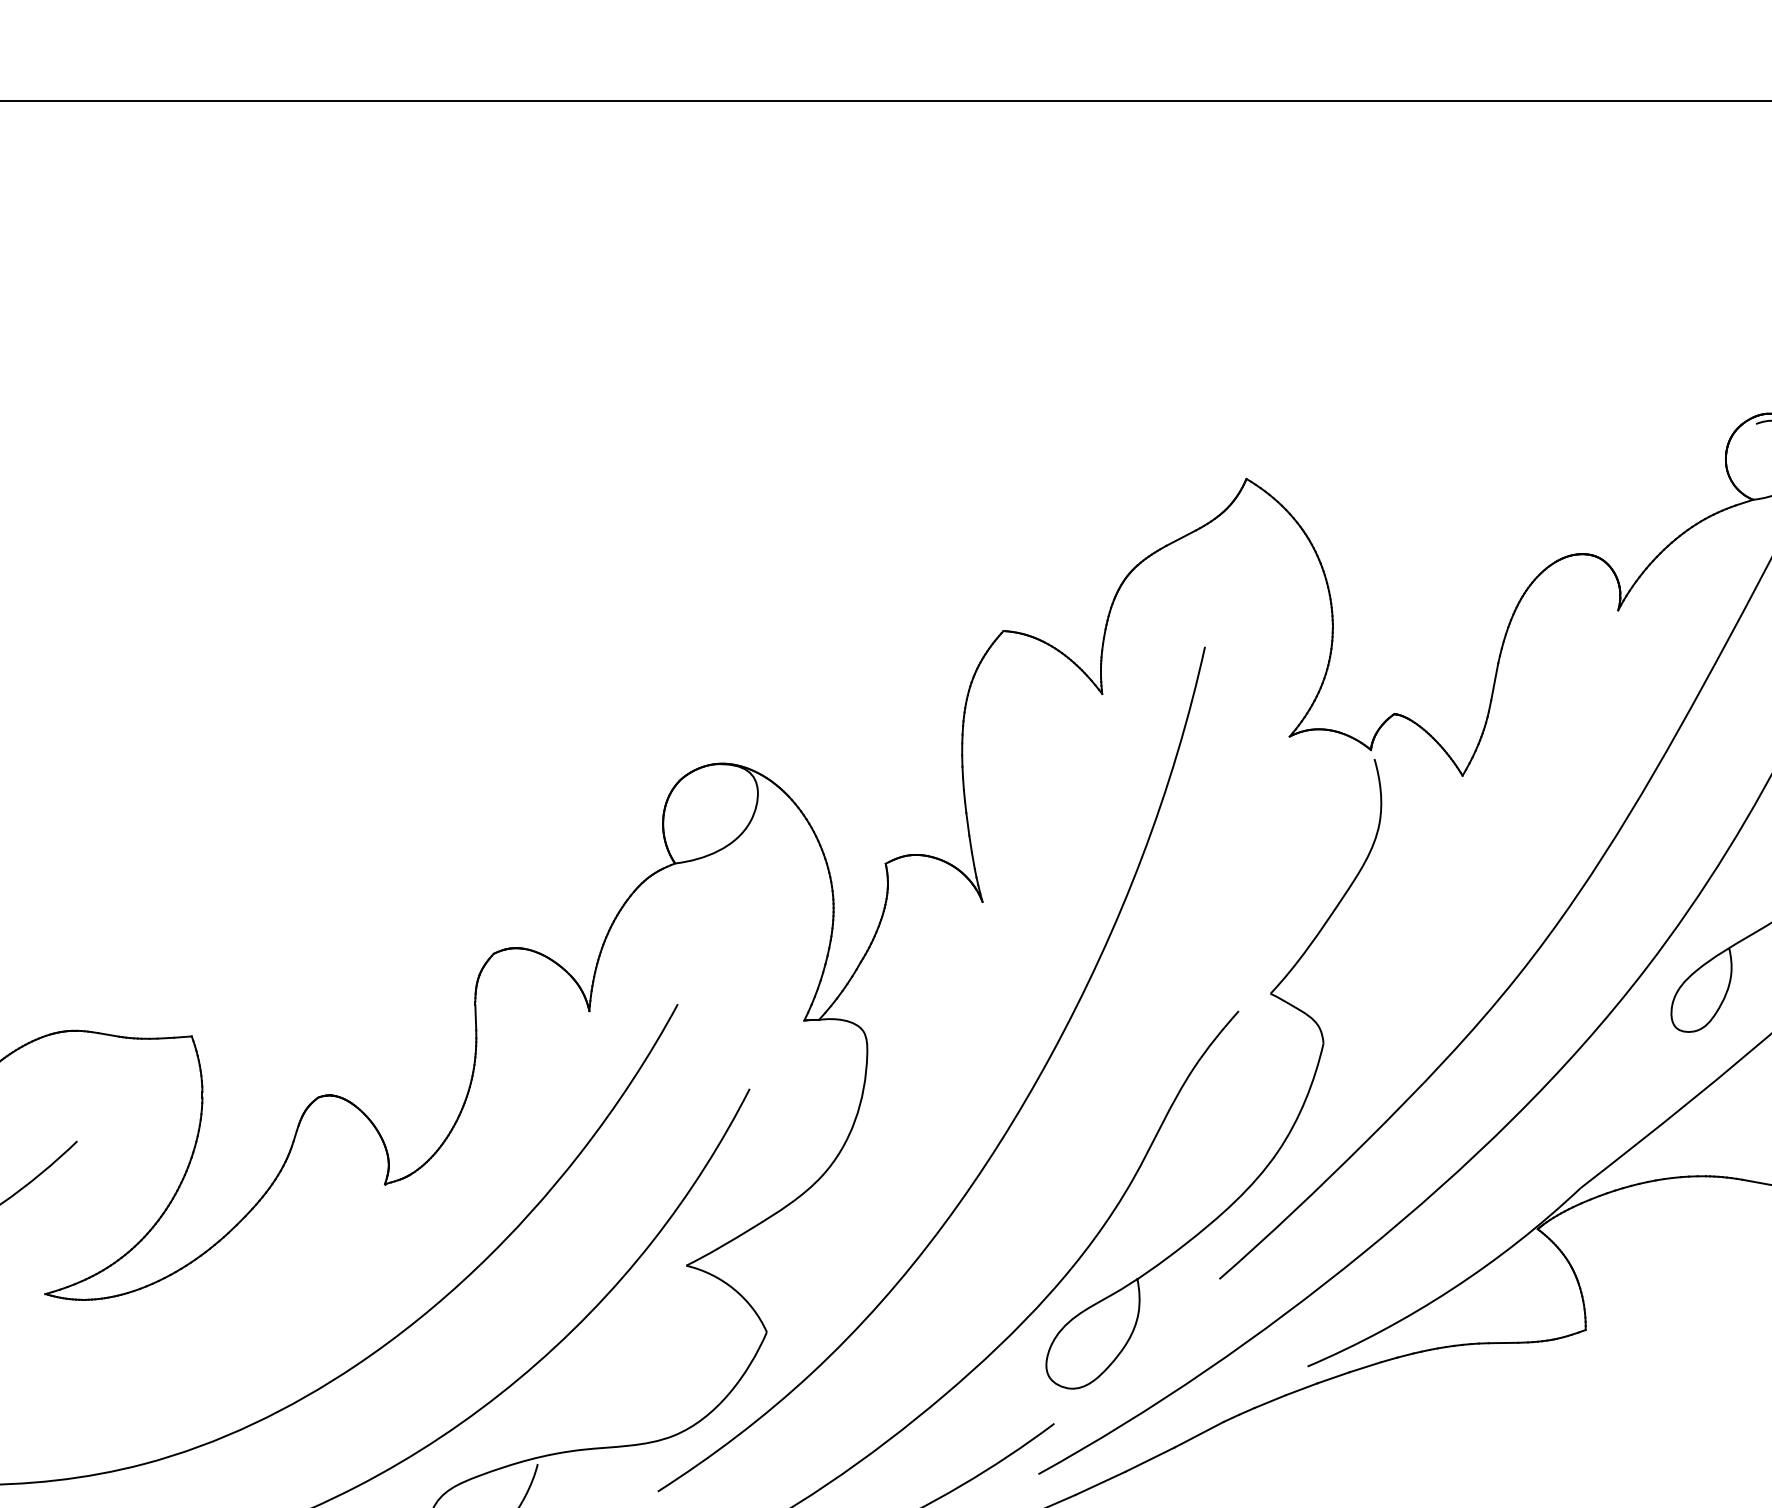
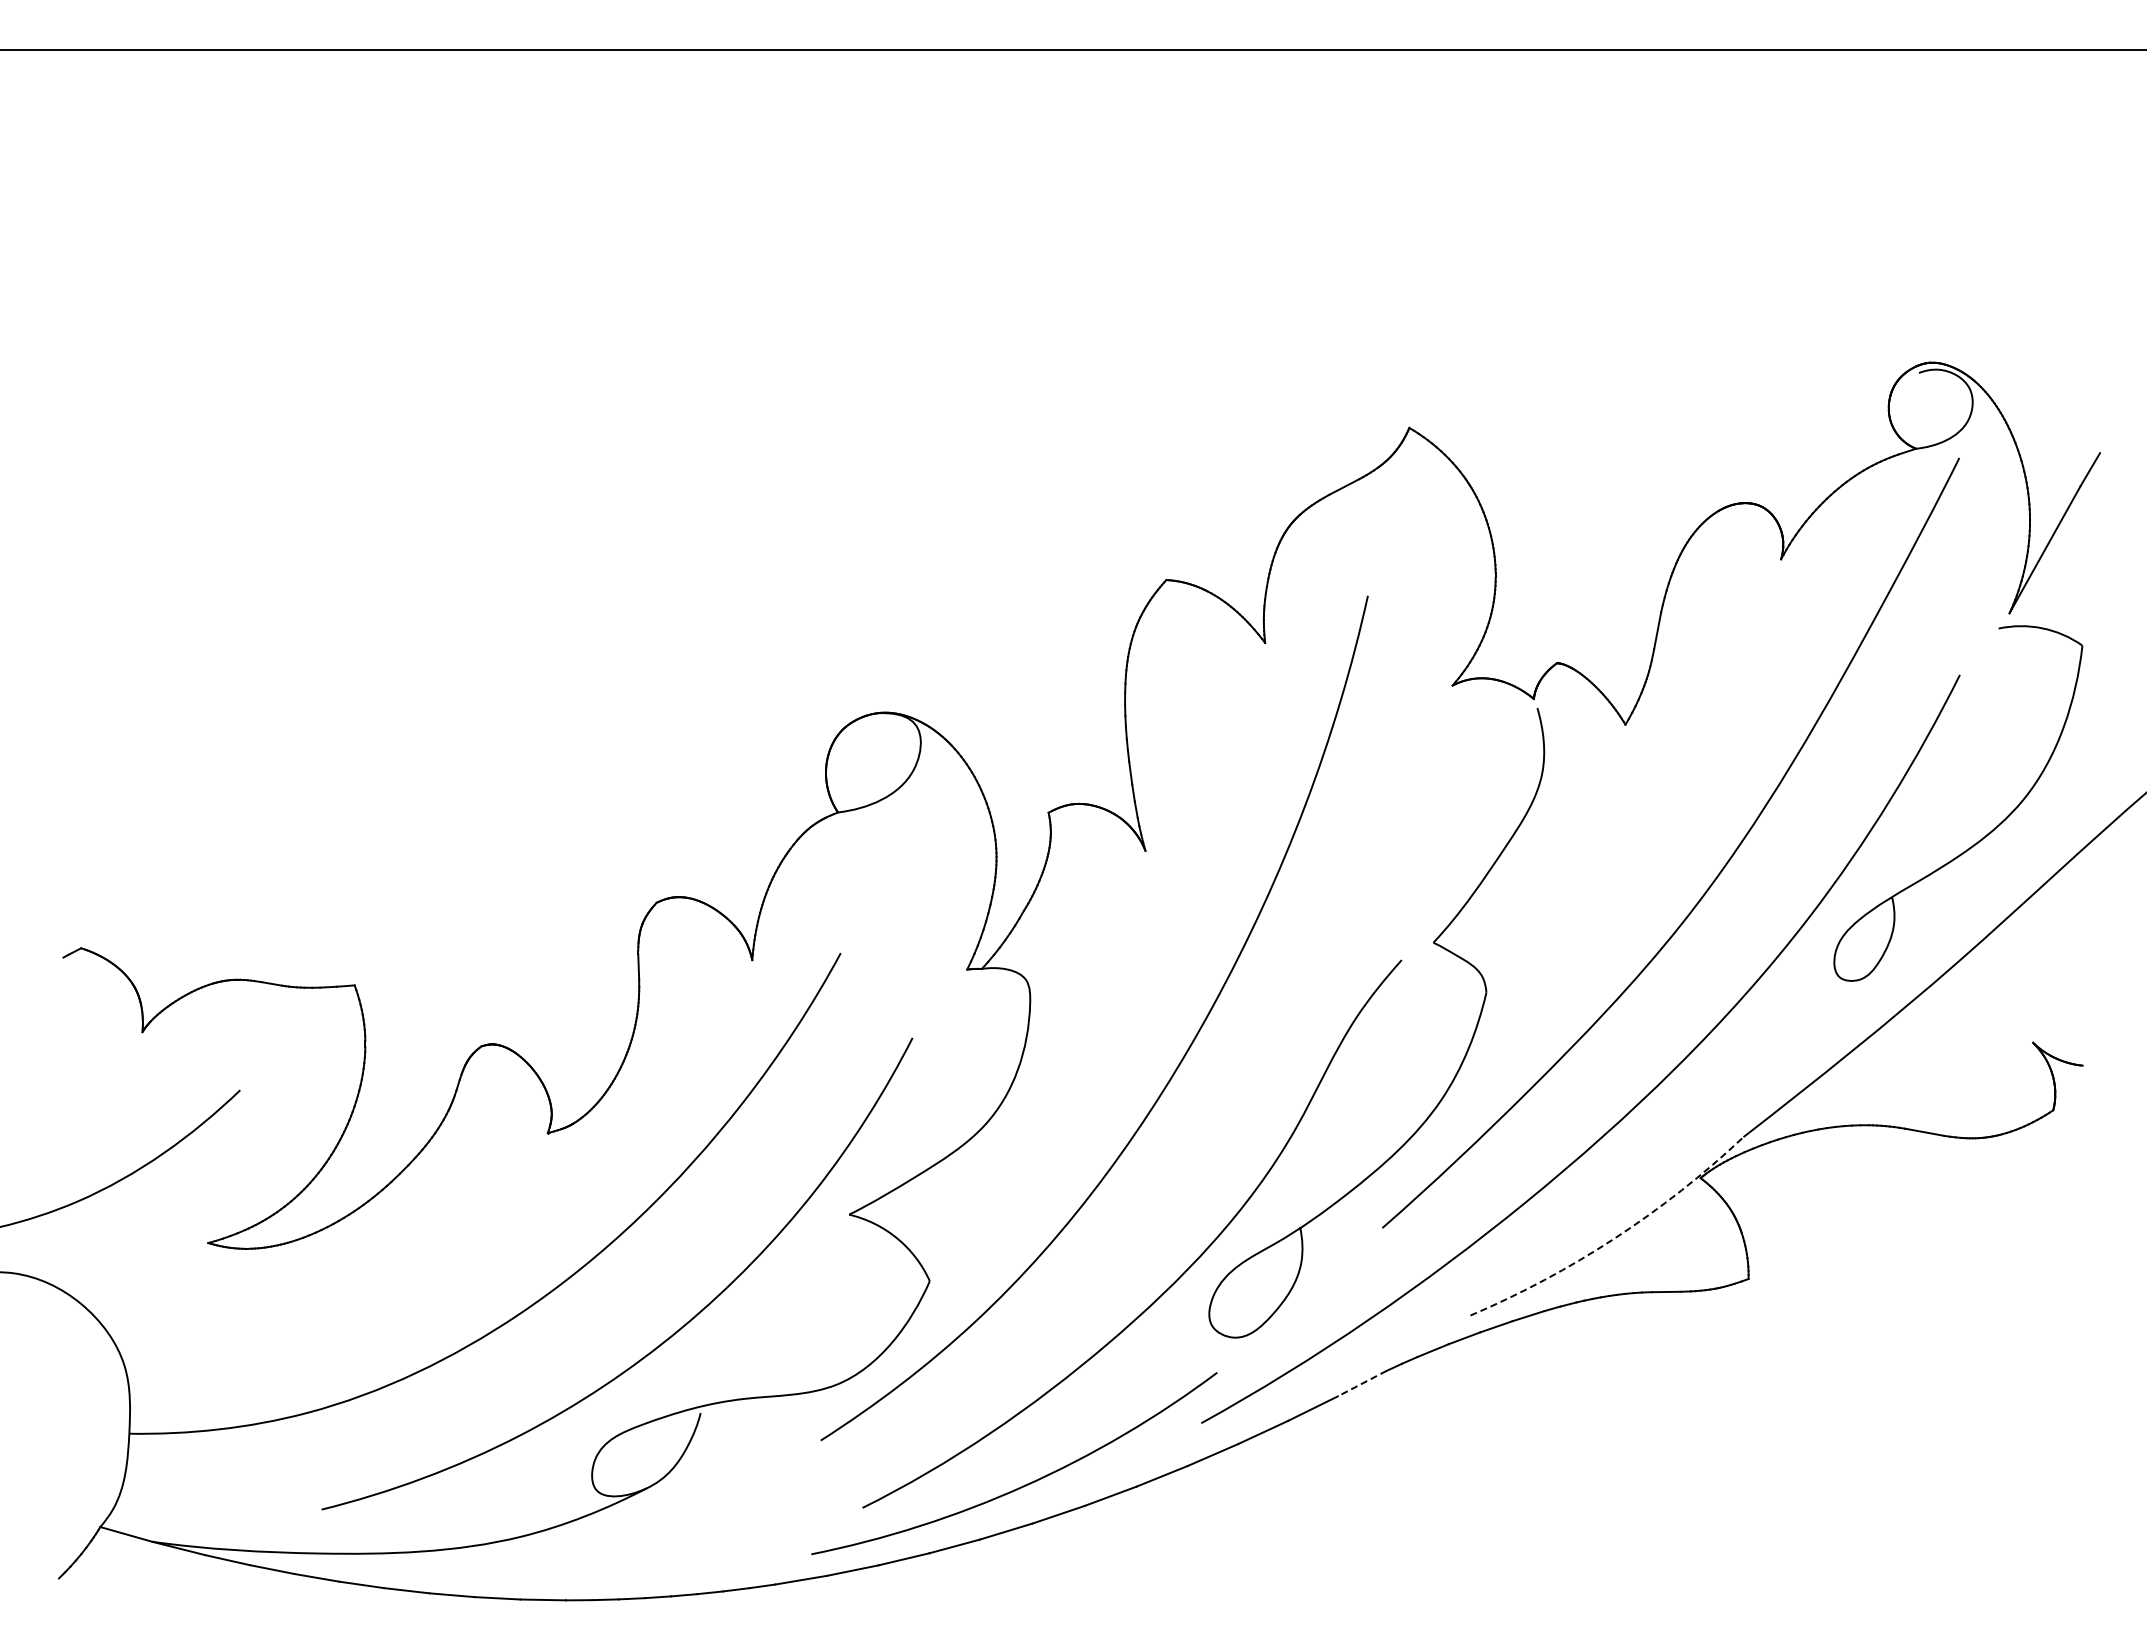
arc: (1451, 1289) -> (1614, 1238), solid -> dashed
line: (1199, 1434) -> (1362, 1383), solid -> dashed

